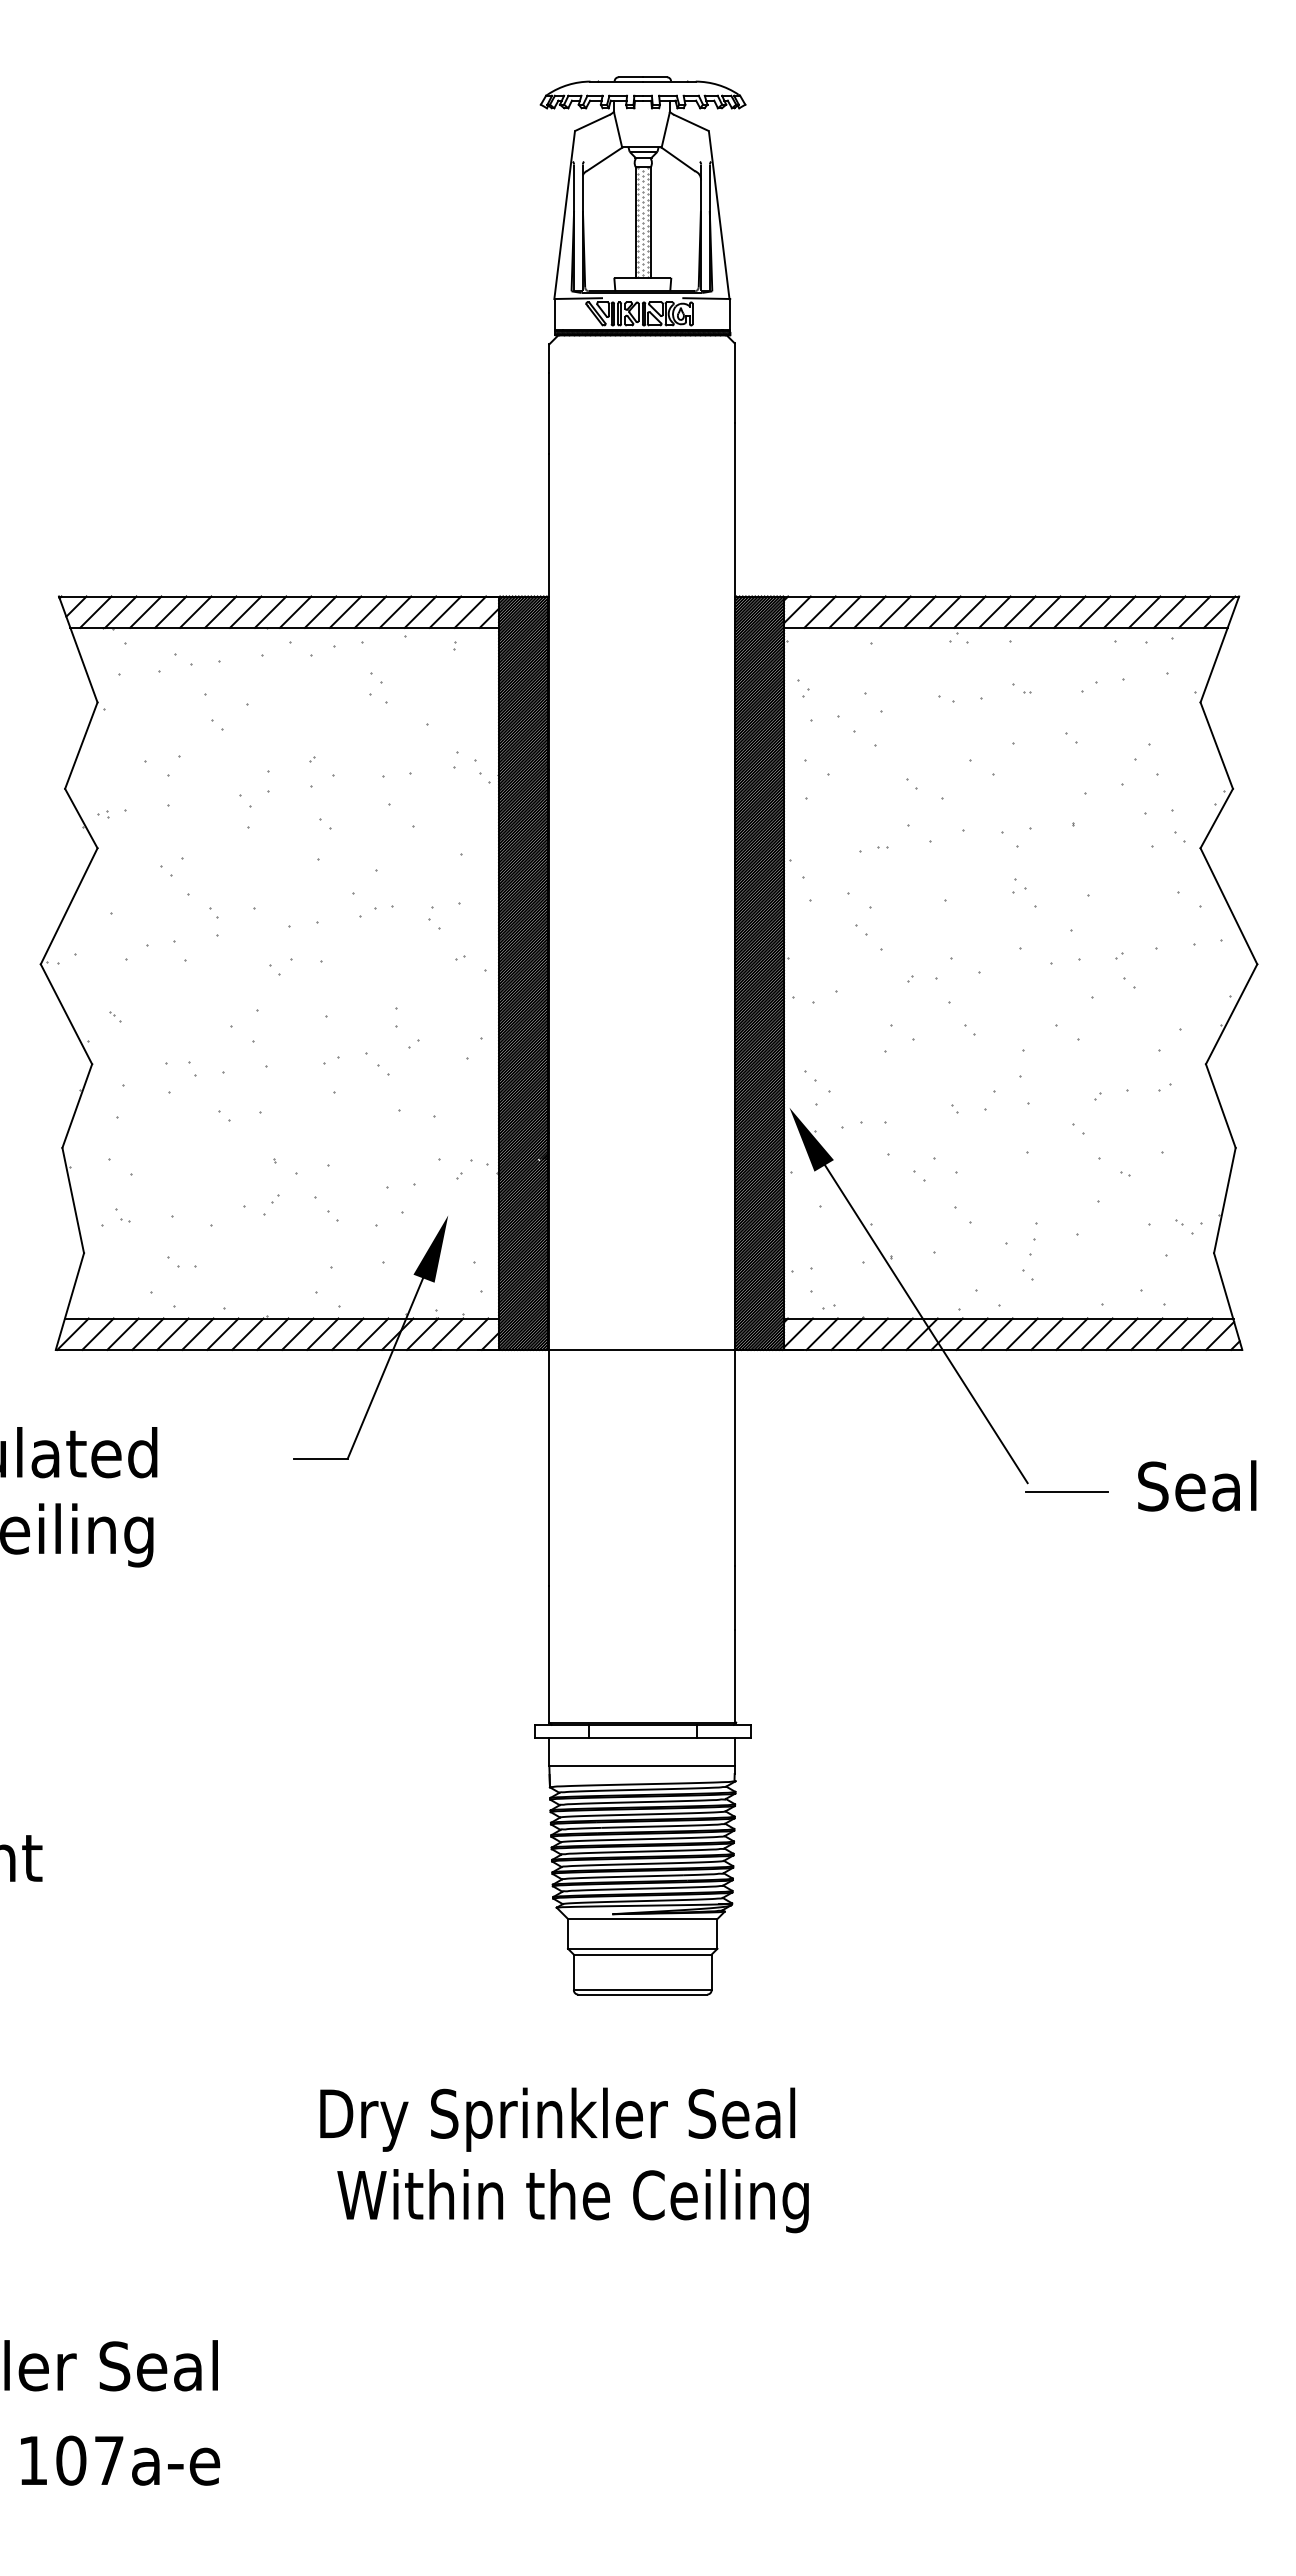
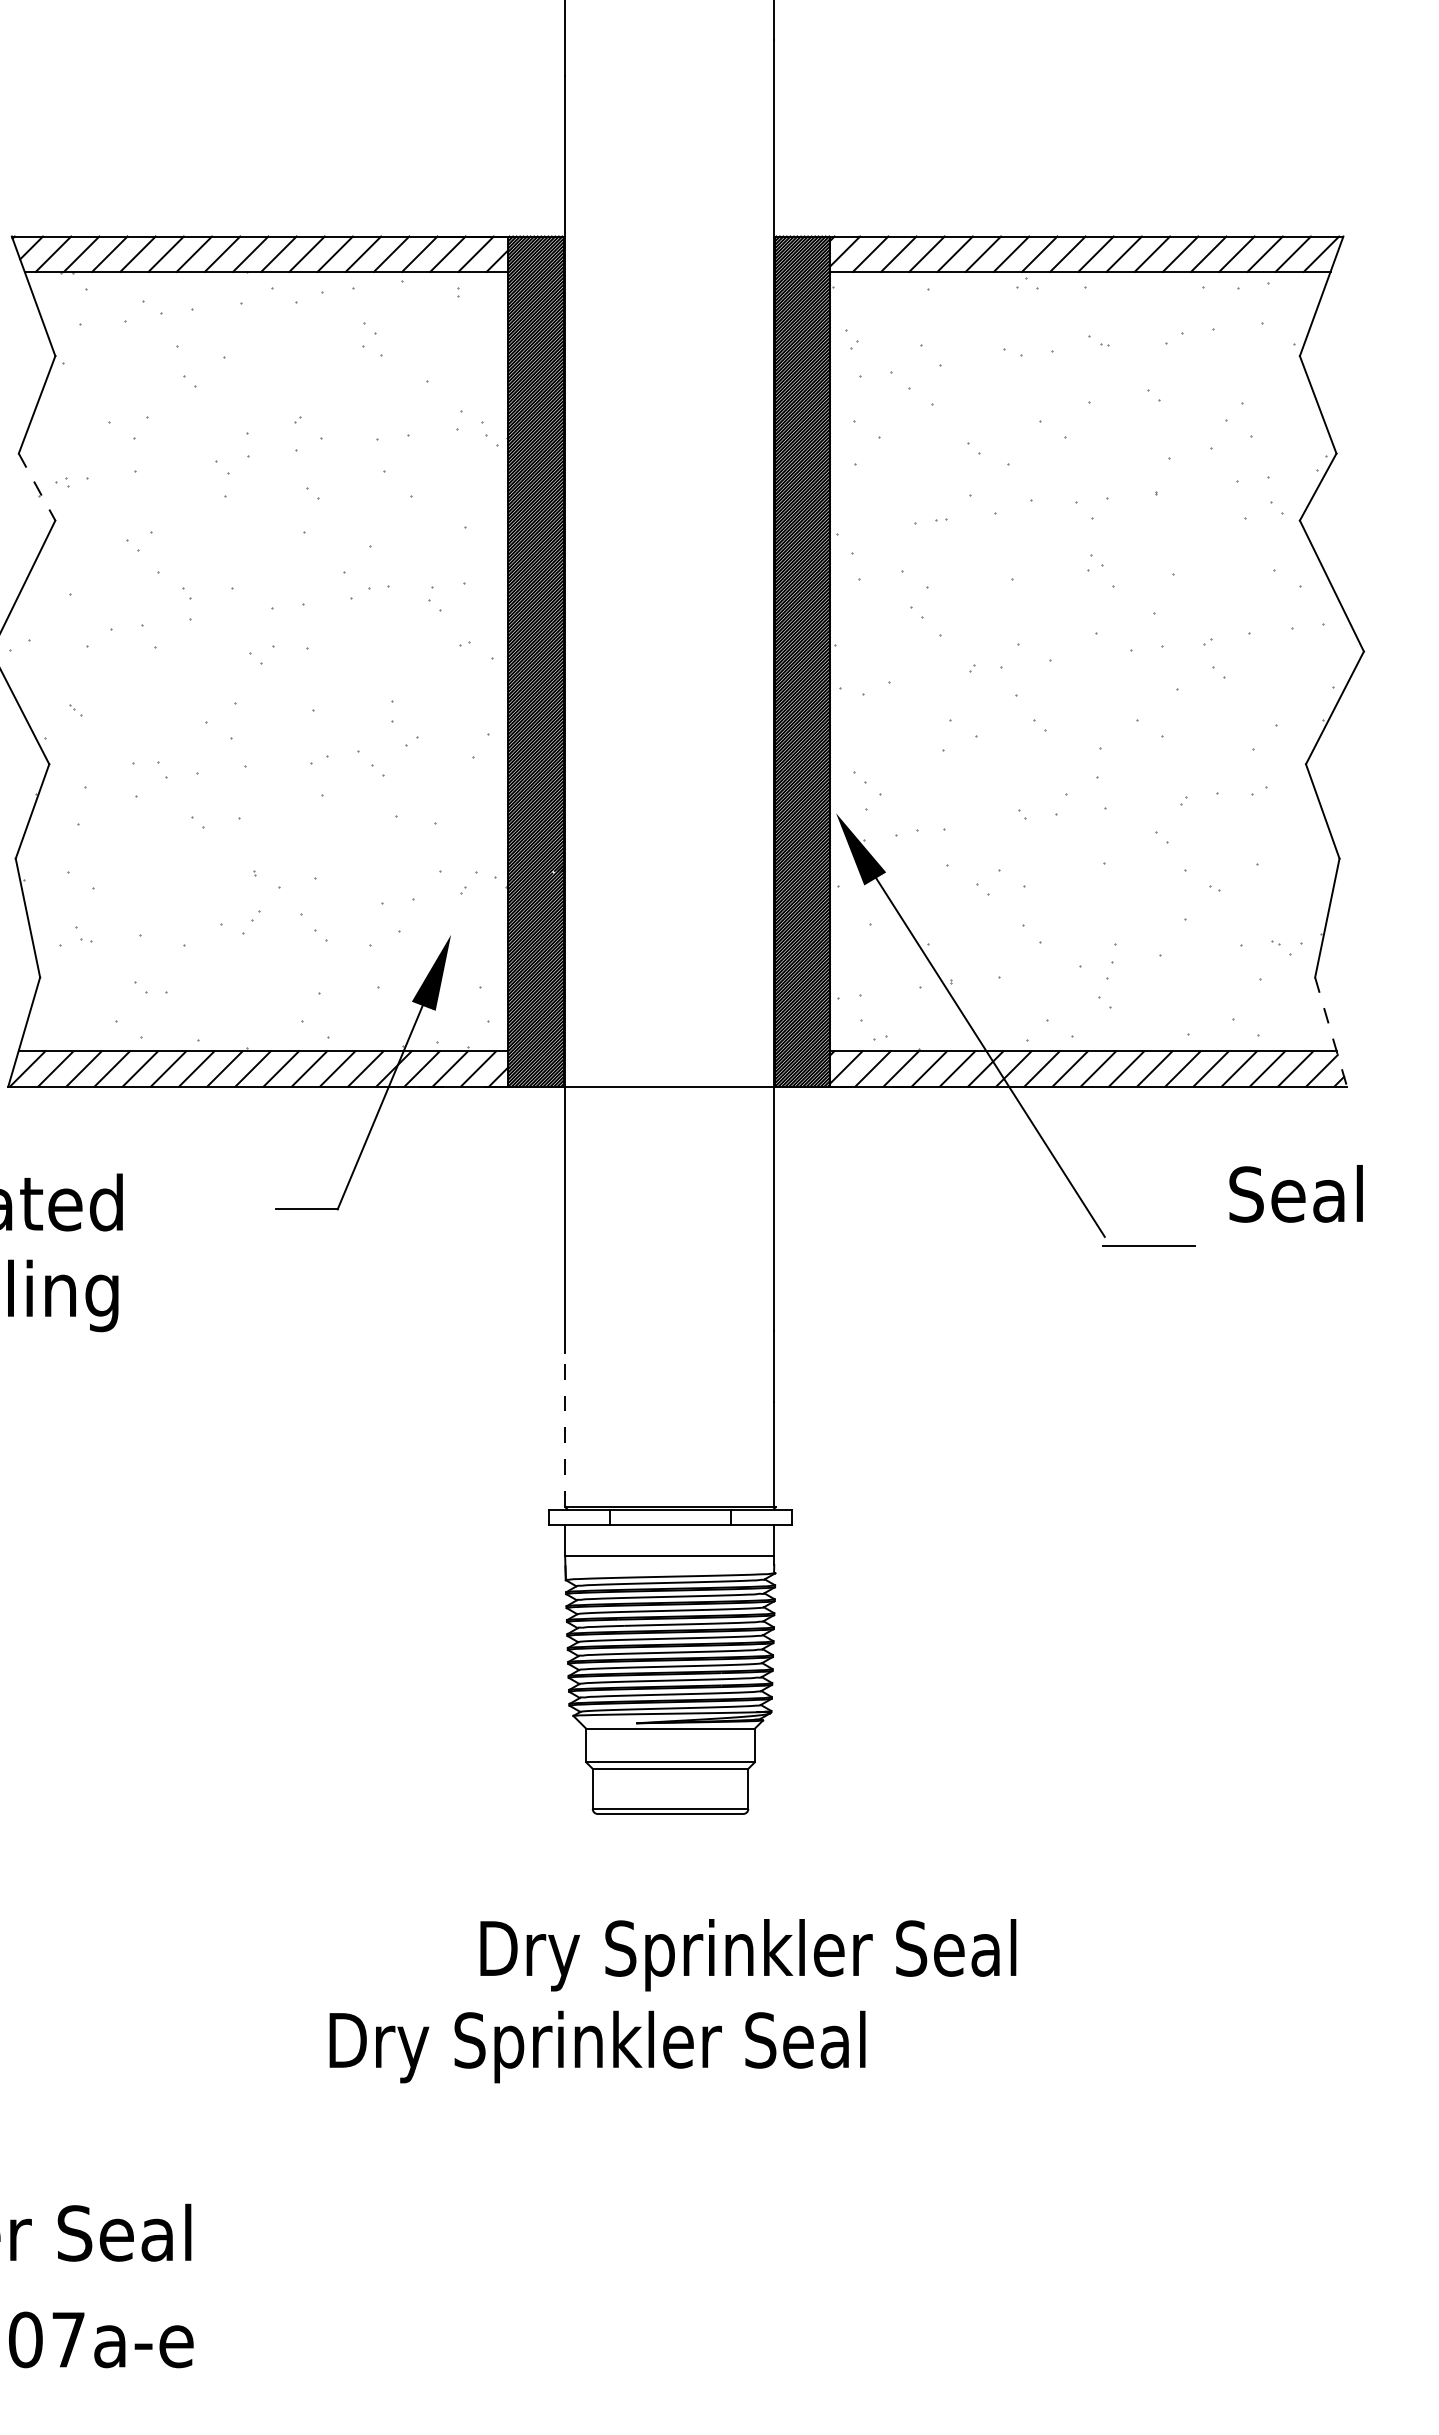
line: (81, 818) -> (37, 487), solid -> dashed
line: (1228, 1302) -> (1331, 1033), solid -> dashed
text: (1197, 1485) -> (1296, 1193), moved
line: (549, 1653) -> (565, 1429), solid -> dashed
text: (557, 2119) -> (748, 1954), moved
text: (576, 2201) -> (595, 2047), Within the Ceiling -> Dry Sprinkler Seal

